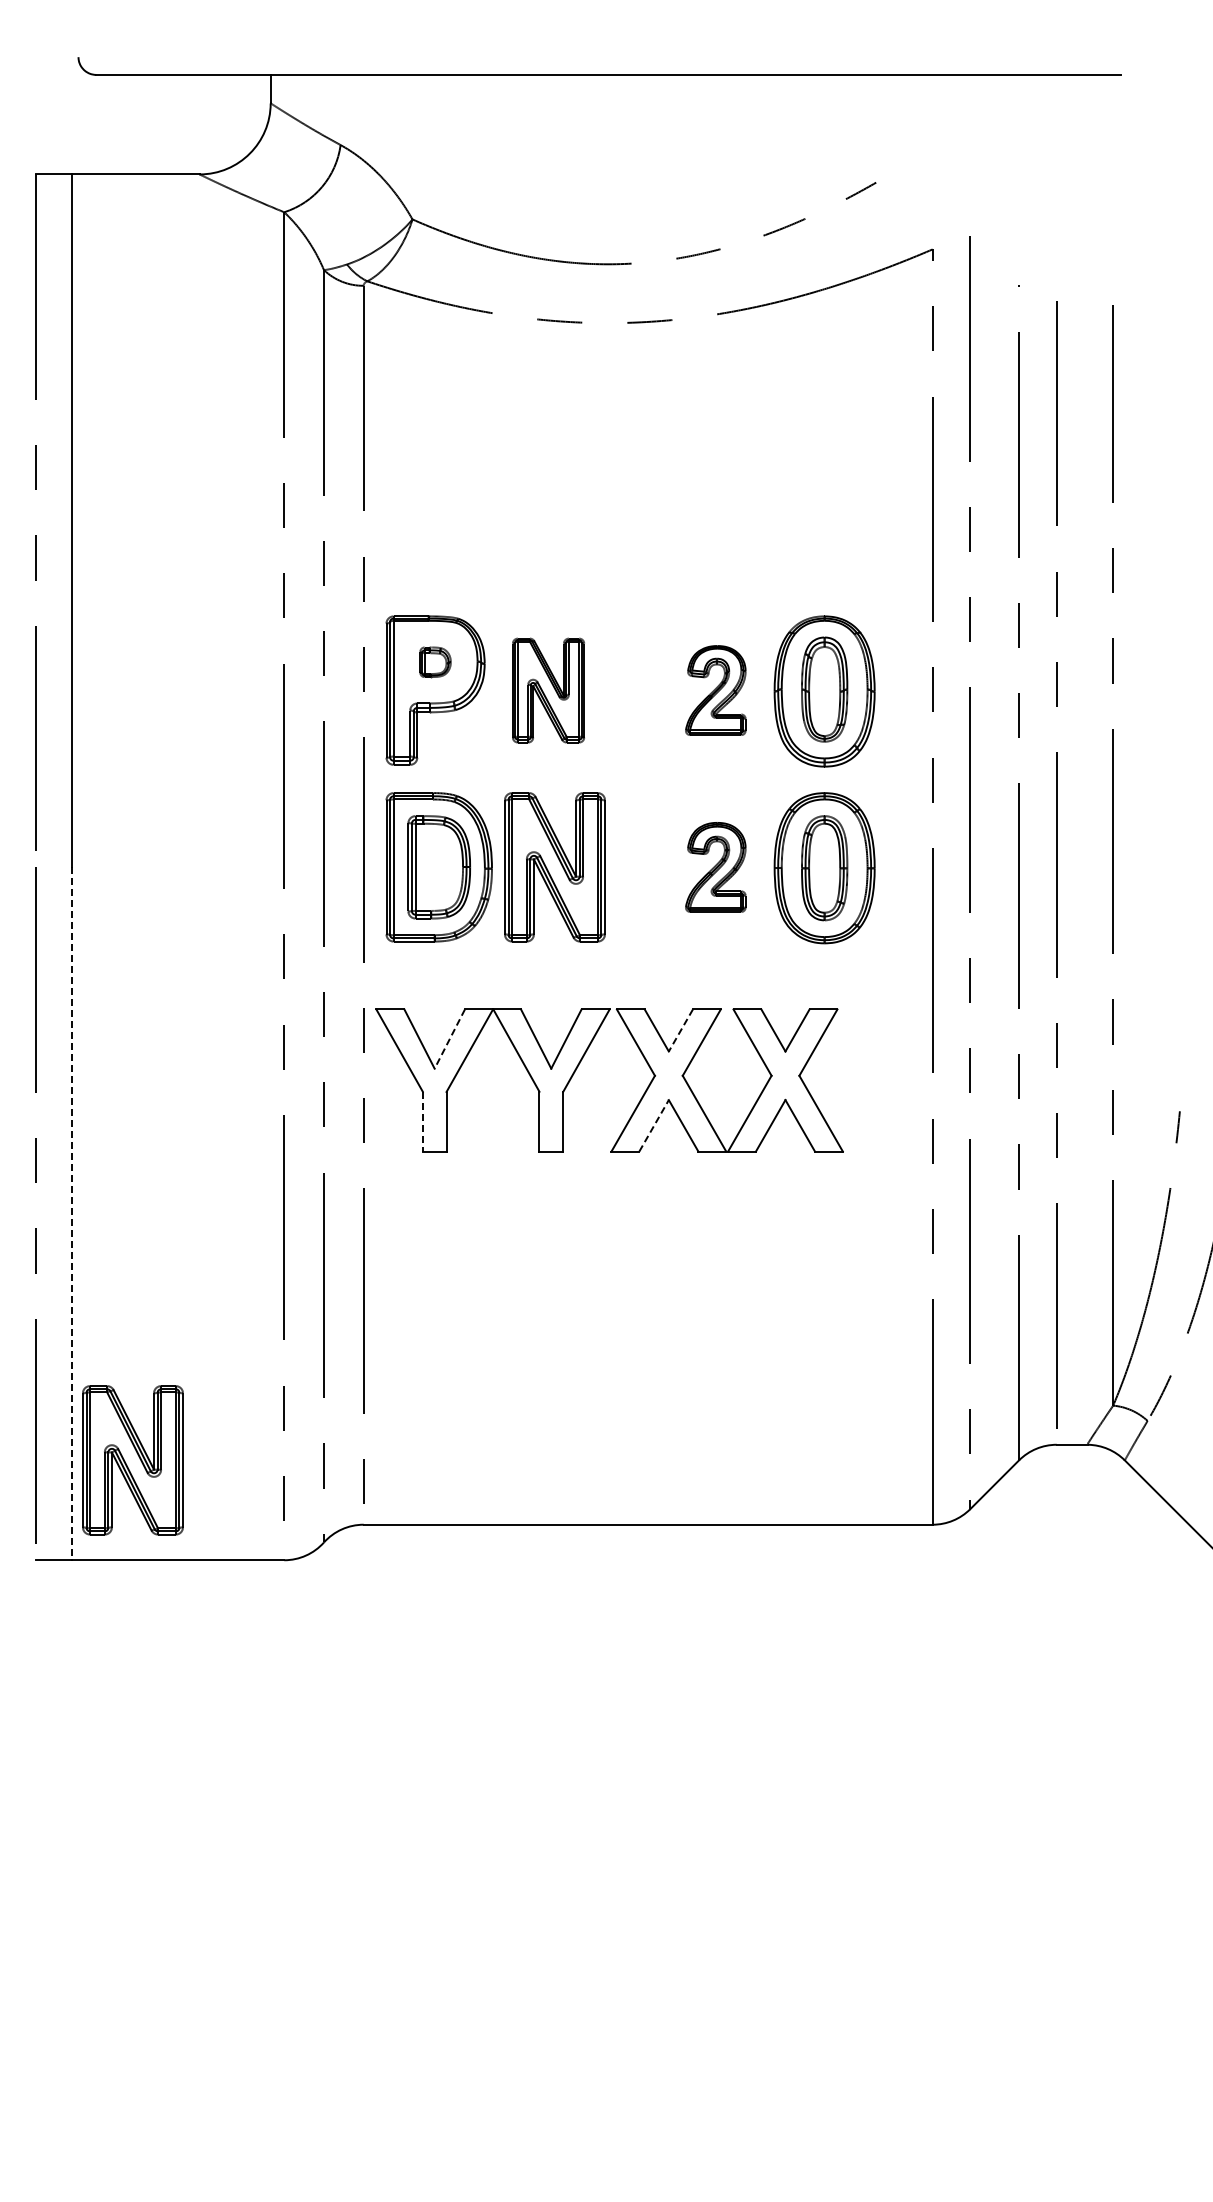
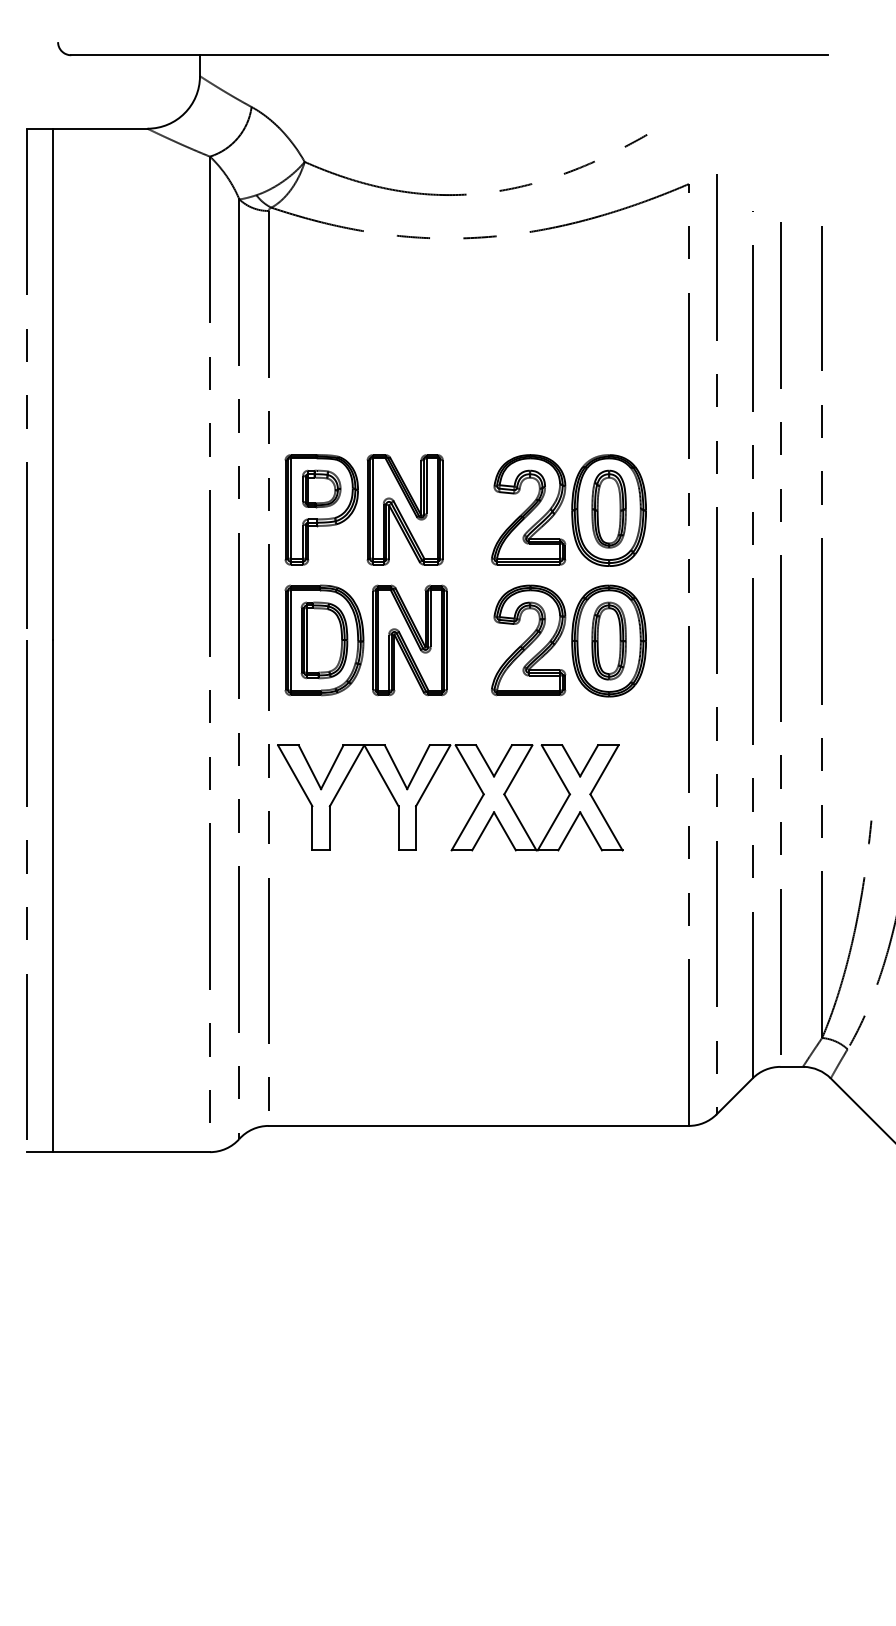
part: (435, 662) -> (321, 489), size x1.67
part: (548, 690) -> (405, 509), size x1.43
part: (715, 690) -> (528, 509), size x1.67
part: (715, 867) -> (528, 640), size x1.67
line: (680, 1030) -> (502, 760), dashed -> solid
line: (449, 1039) -> (332, 767), dashed -> solid
line: (422, 1121) -> (312, 828), dashed -> solid
line: (654, 1125) -> (483, 831), dashed -> solid
line: (71, 1214) -> (52, 896), dashed -> solid
part: (132, 1460) -> (97, 1078), removed

